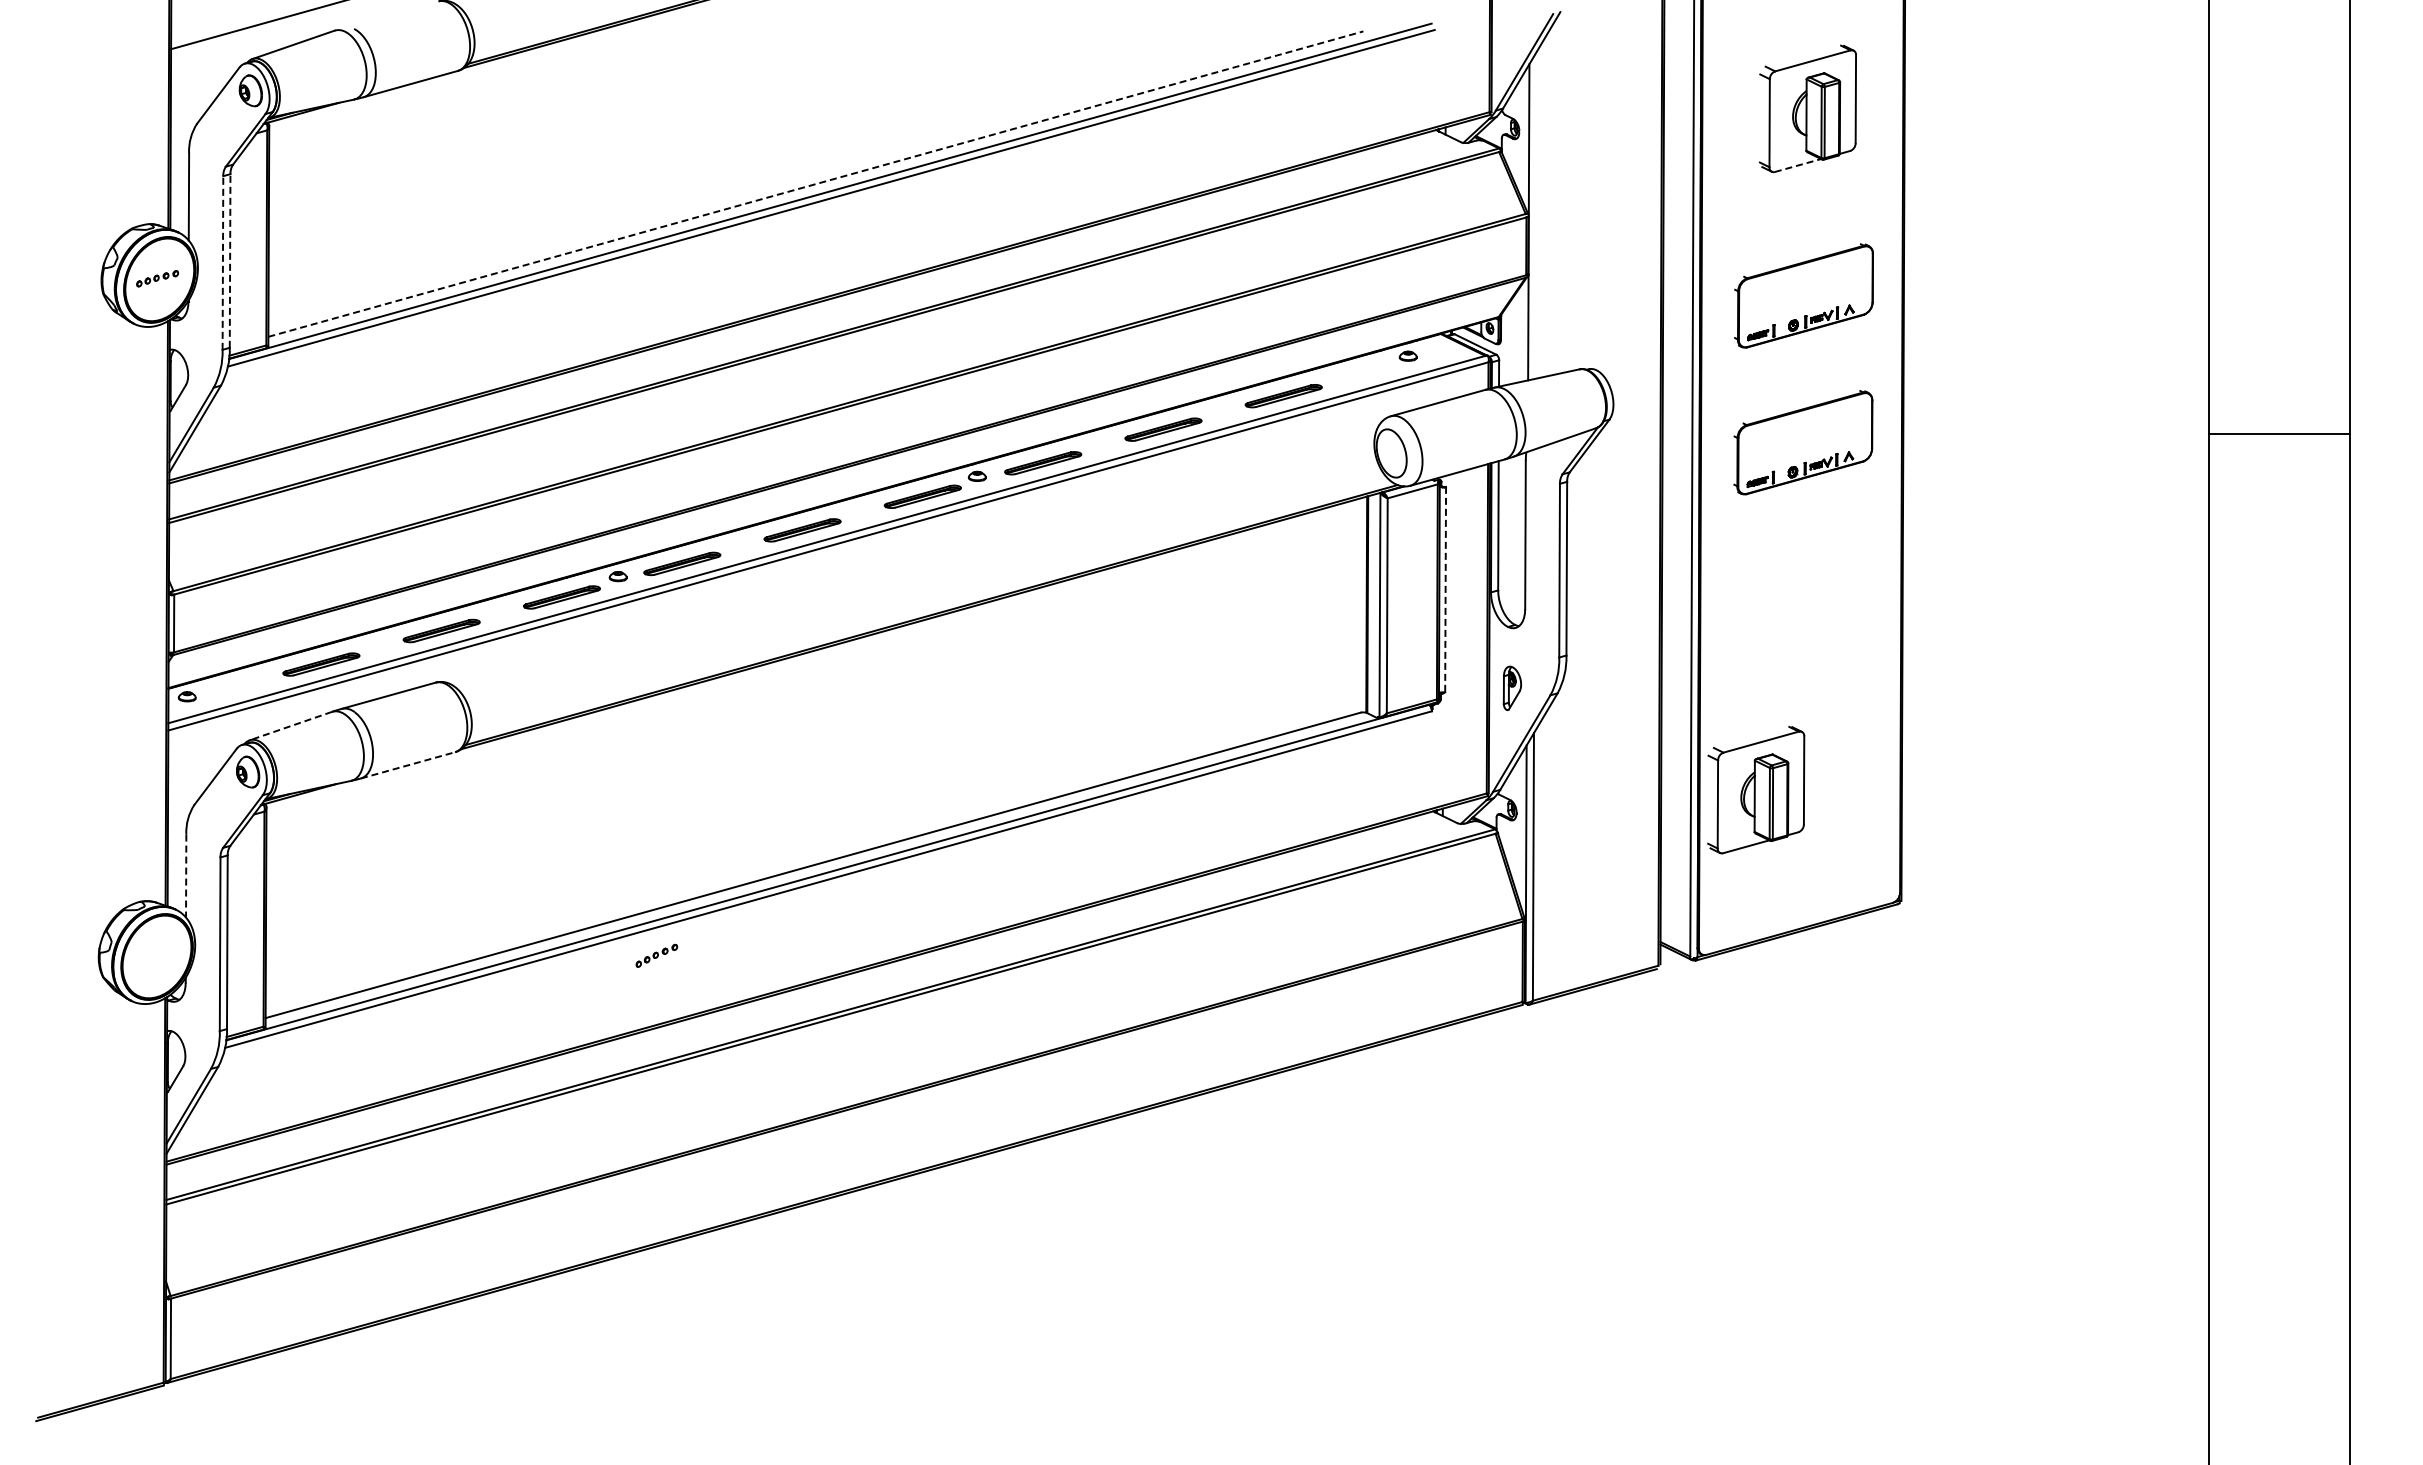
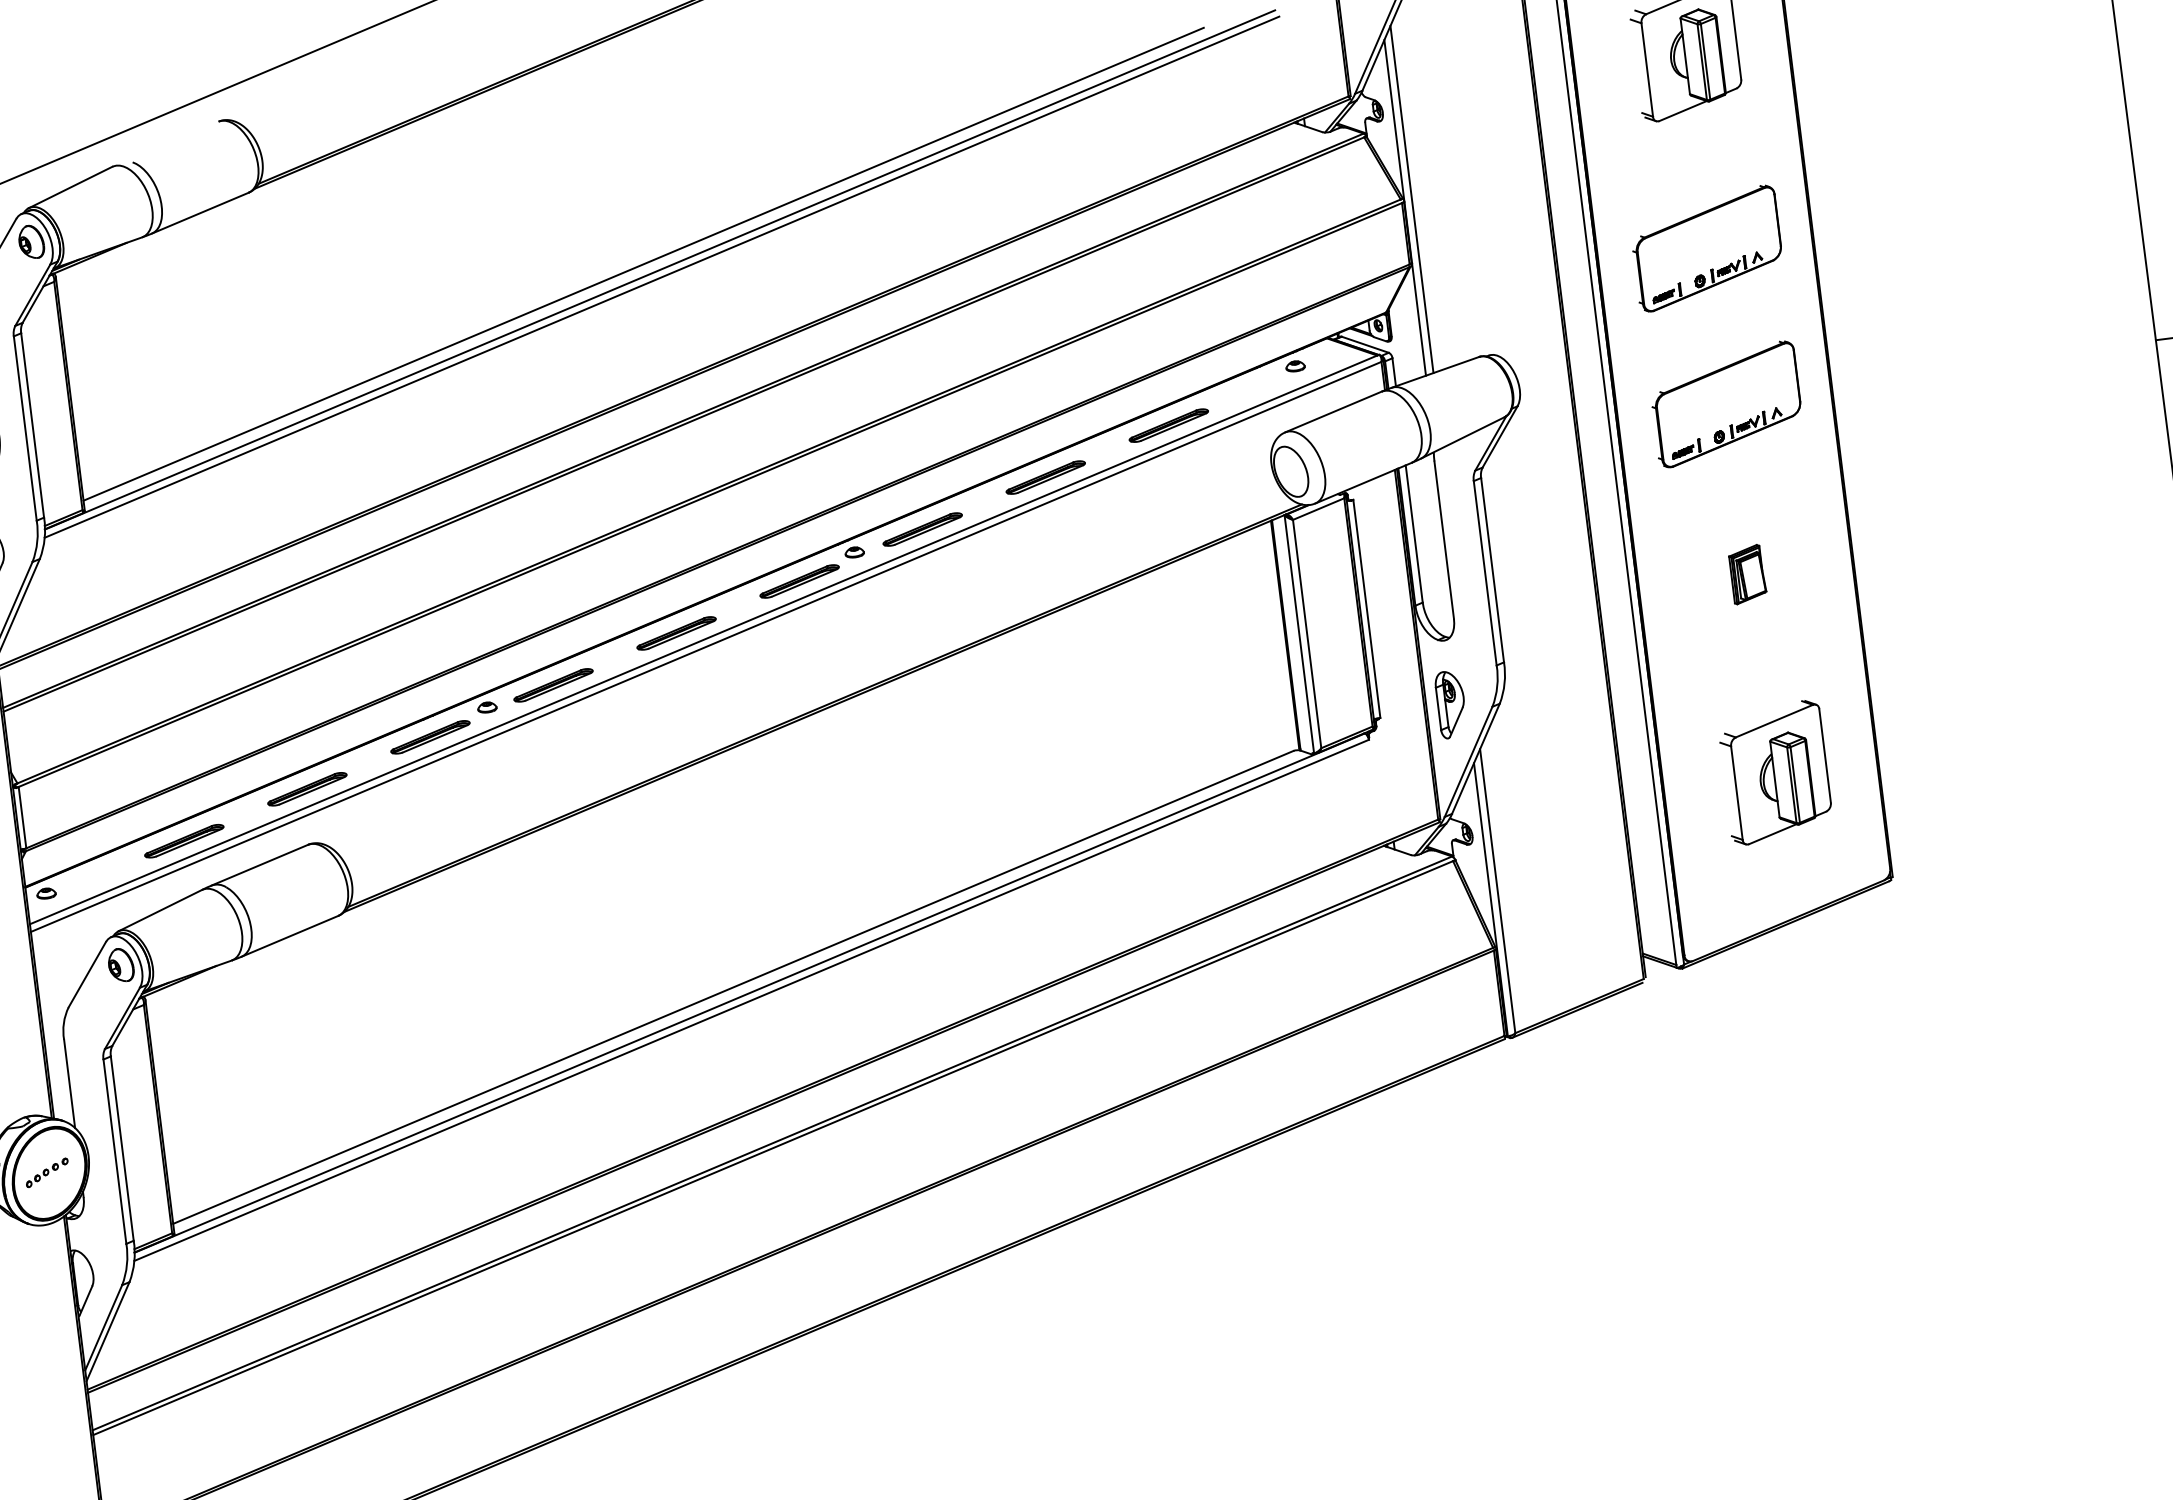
line: (1798, 165) -> (1683, 110), dashed -> solid
line: (816, 183) -> (644, 263), dashed -> solid
line: (1535, 214) -> (1411, 198), added
line: (230, 261) -> (33, 425), dashed -> solid
line: (222, 263) -> (24, 429), dashed -> solid
line: (1445, 589) -> (1366, 608), dashed -> solid
part: (1802, 602) -> (1747, 574), added
part: (1512, 688) -> (1451, 704), size x1.43
line: (290, 726) -> (159, 911), dashed -> solid
line: (408, 765) -> (290, 936), dashed -> solid
part: (1756, 790) -> (1775, 773), moved
line: (186, 876) -> (70, 1084), dashed -> solid
part: (656, 955) -> (46, 1172), moved

